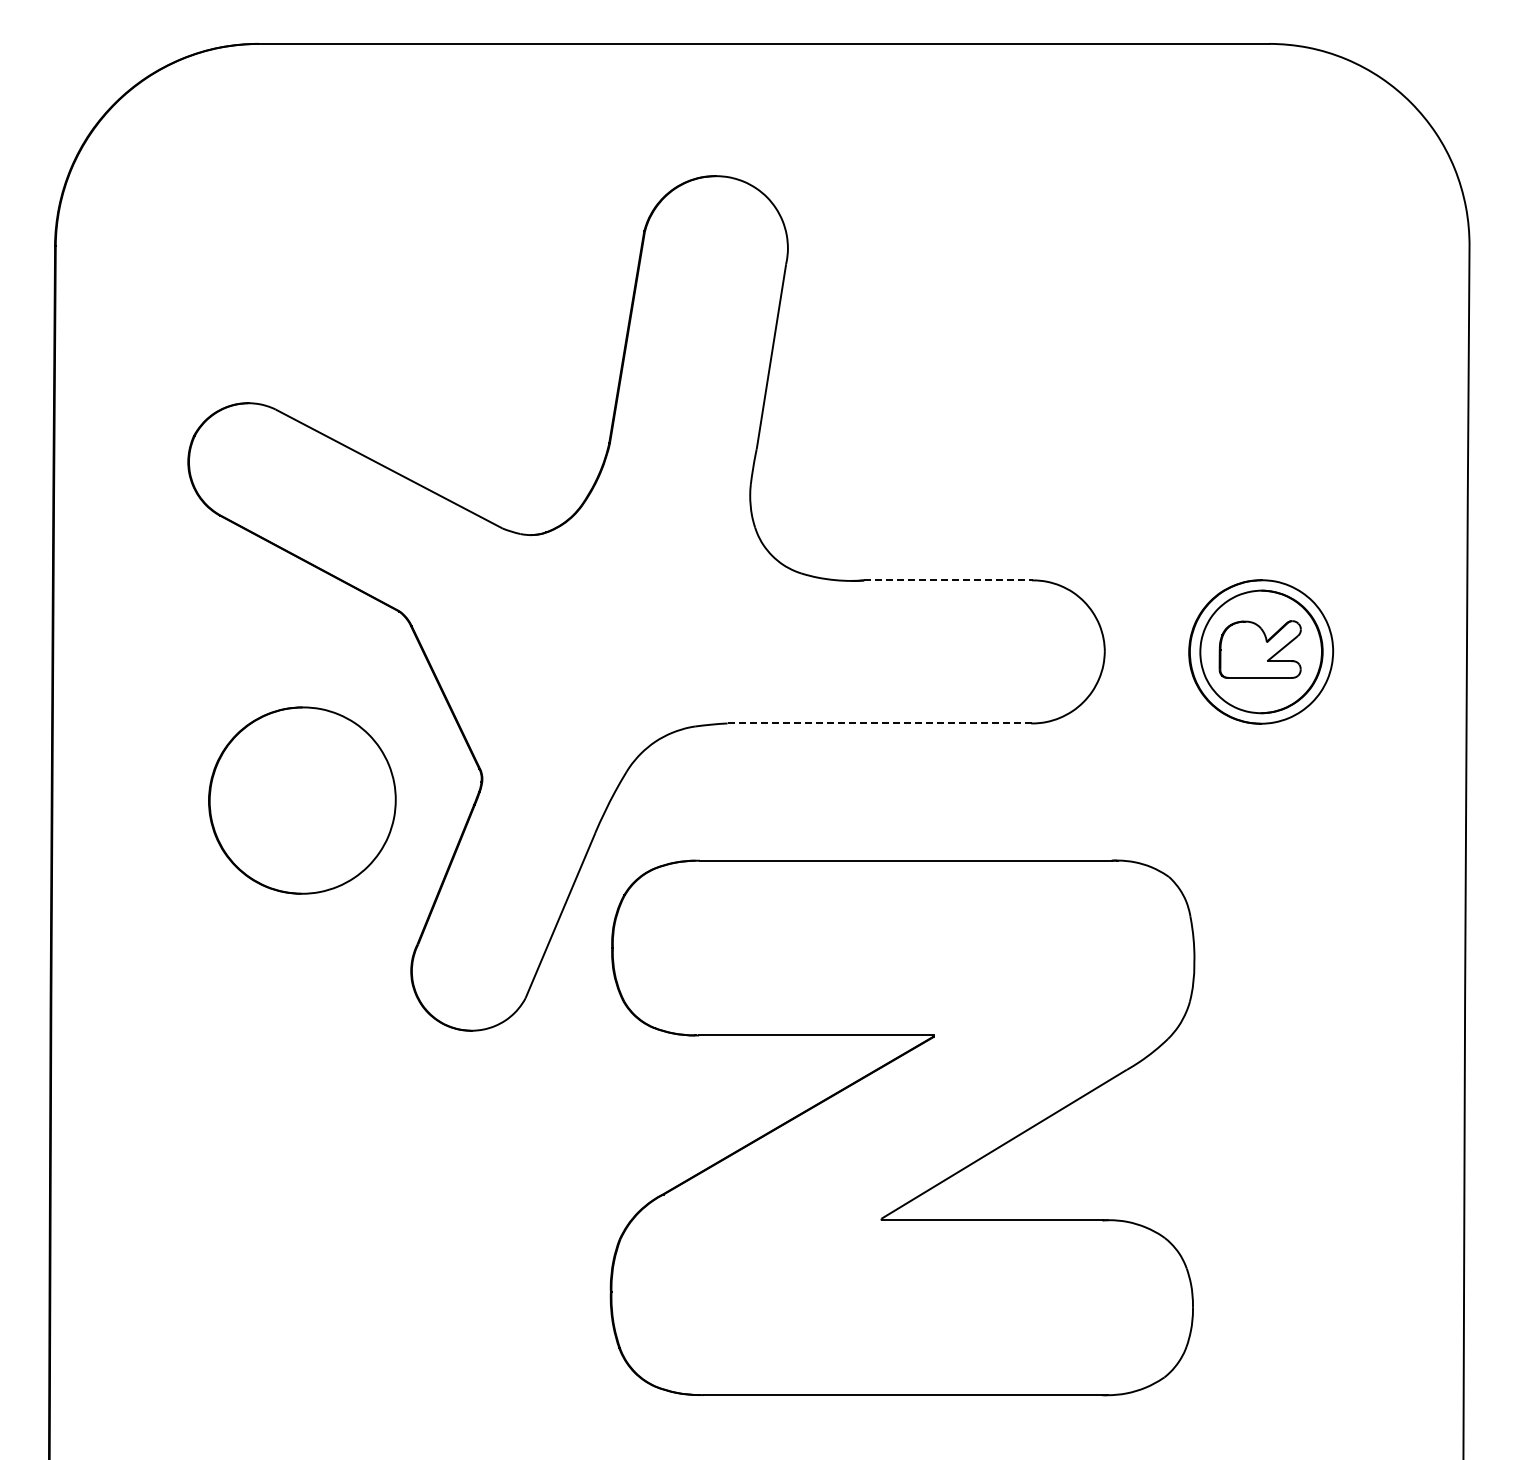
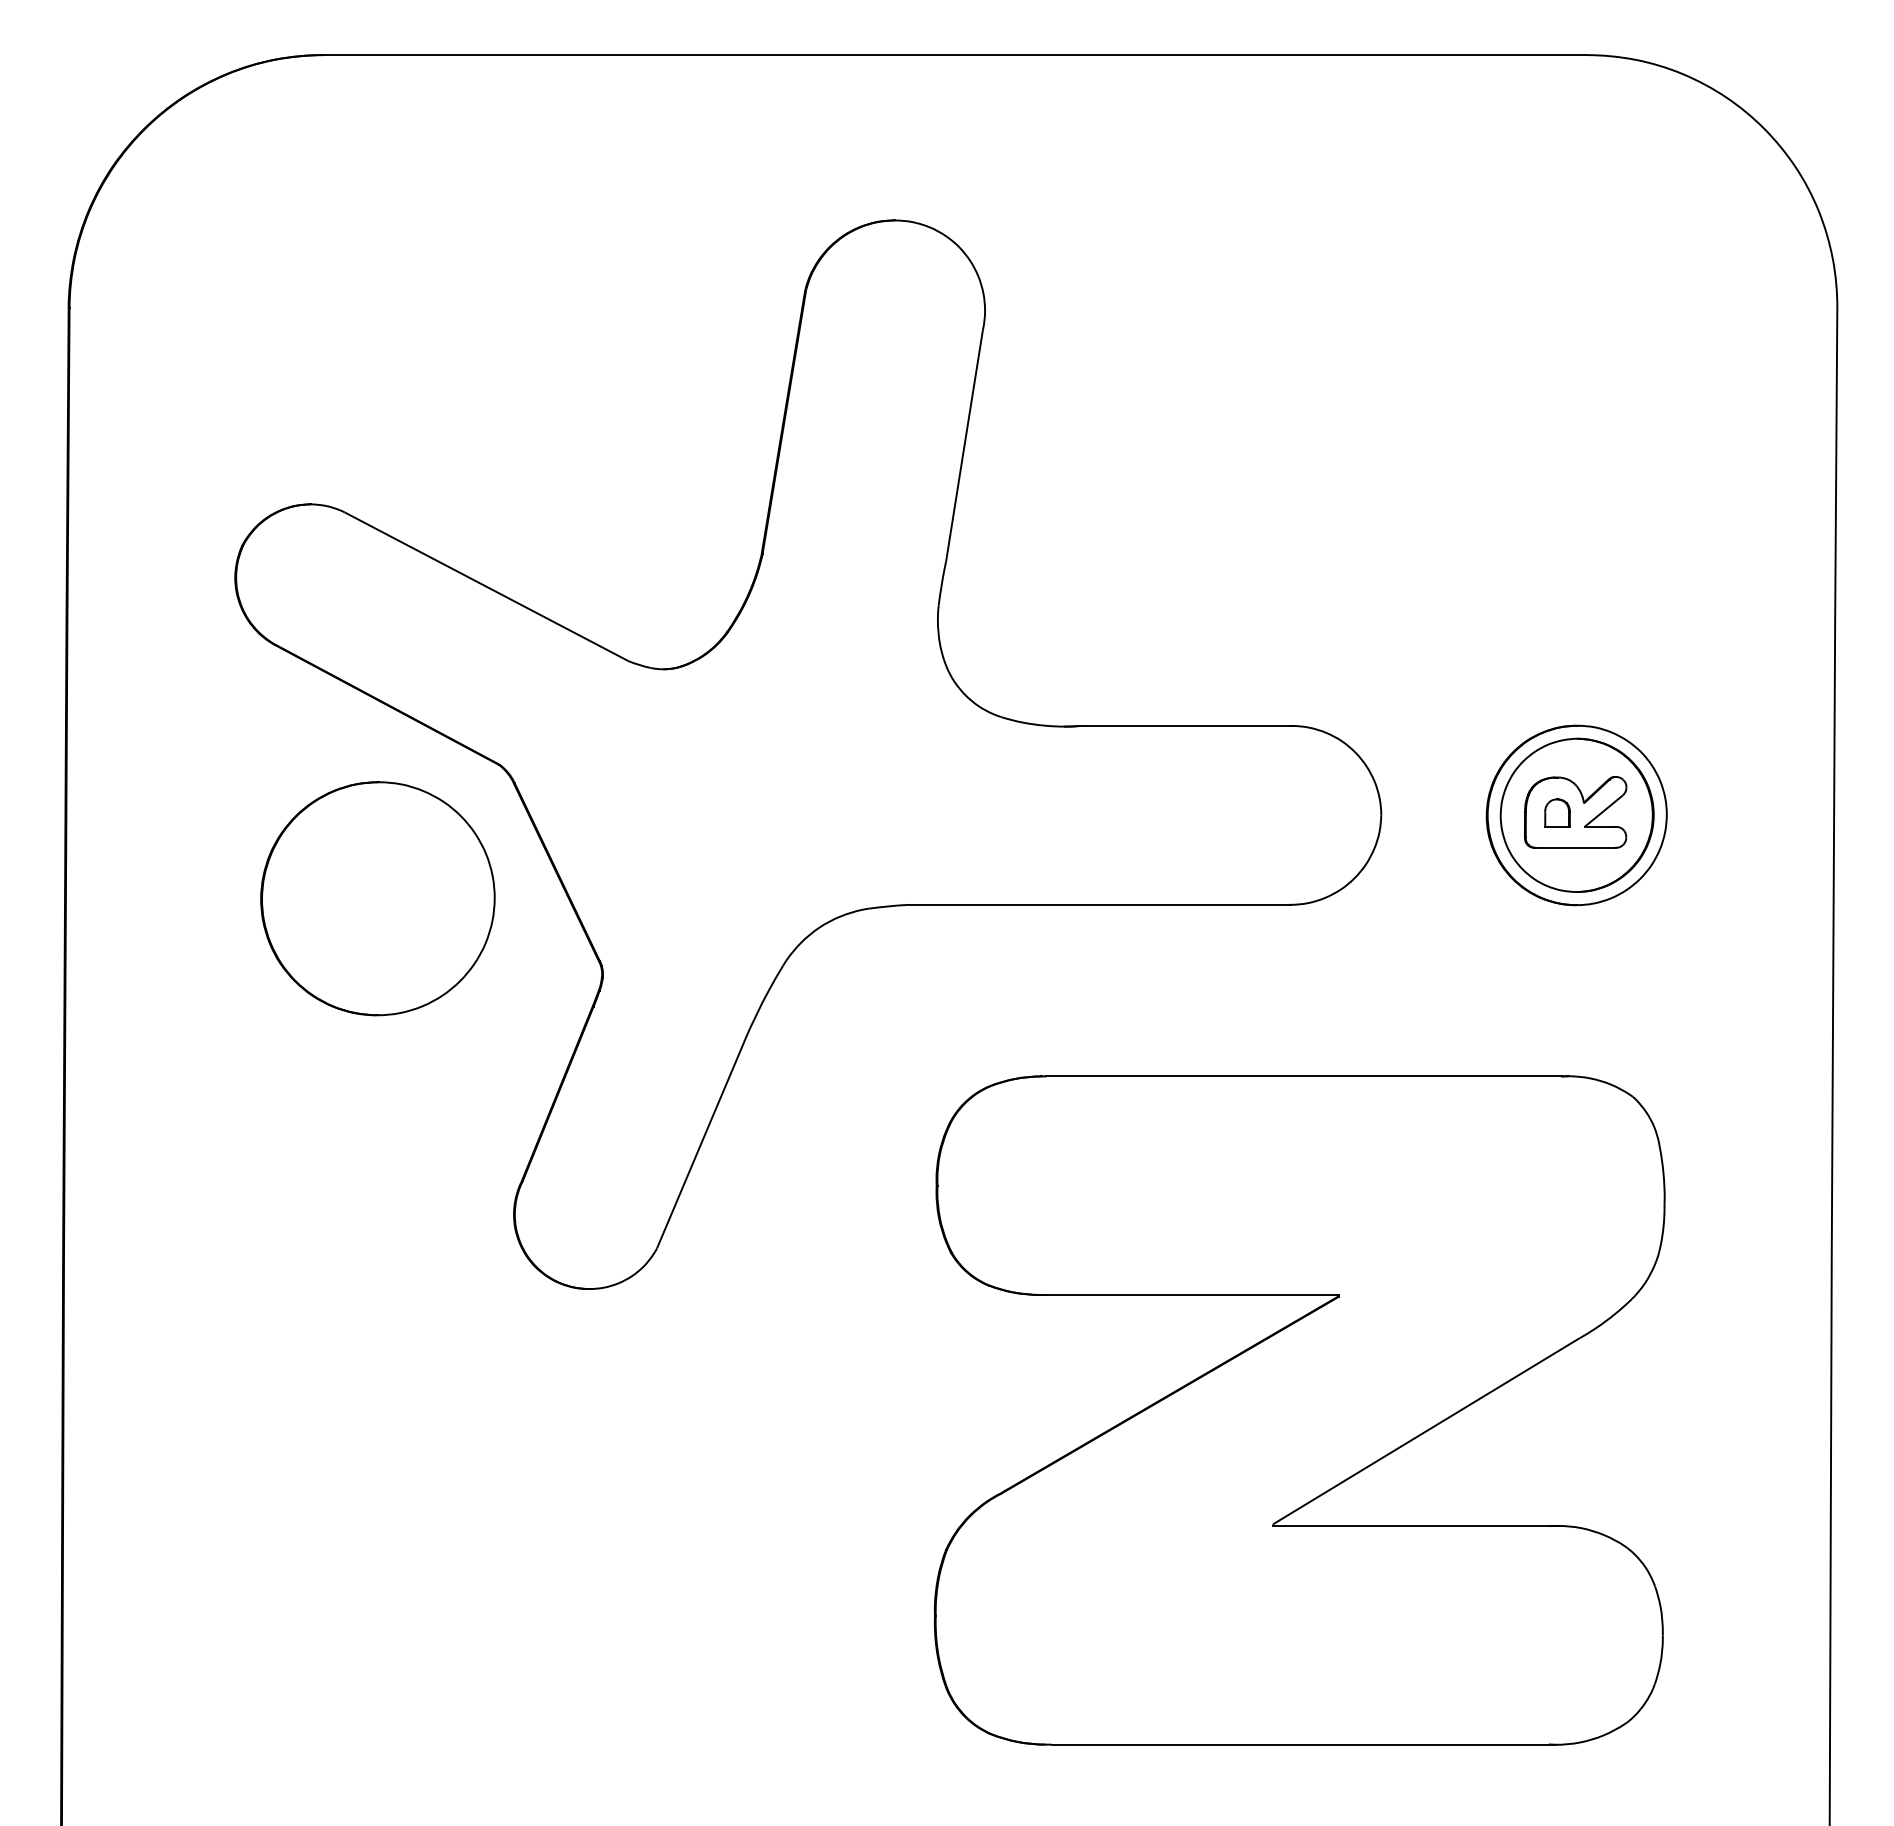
line: (948, 580) -> (1185, 726), dashed -> solid
part: (1245, 649) -> (1557, 812), added
line: (879, 723) -> (1099, 904), dashed -> solid
part: (302, 800) -> (378, 898), moved
part: (902, 1127) -> (1299, 1410), moved

